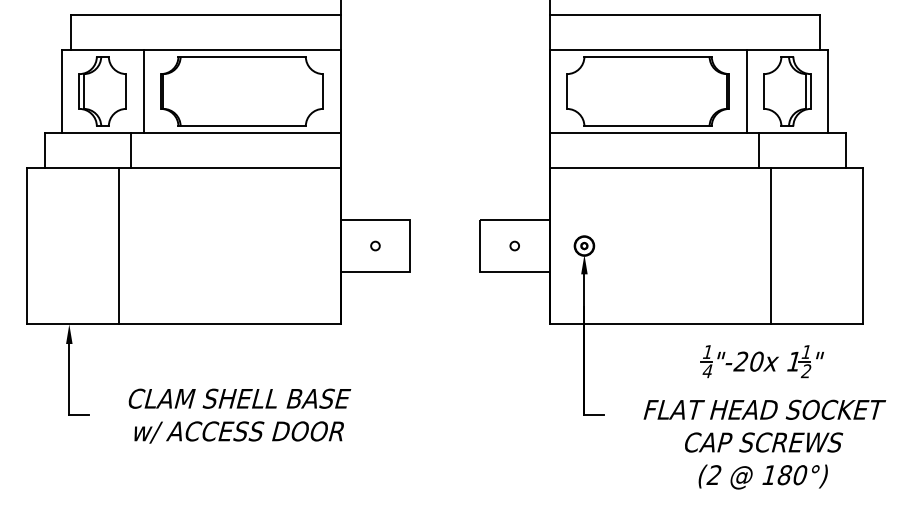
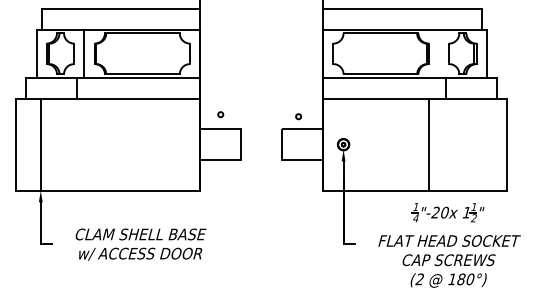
line: (745, 90) -> (438, 53), removed
line: (119, 245) -> (41, 144), moved
circle: (375, 245) -> (220, 114), moved
circle: (514, 245) -> (298, 116), moved
line: (771, 245) -> (429, 144), moved

